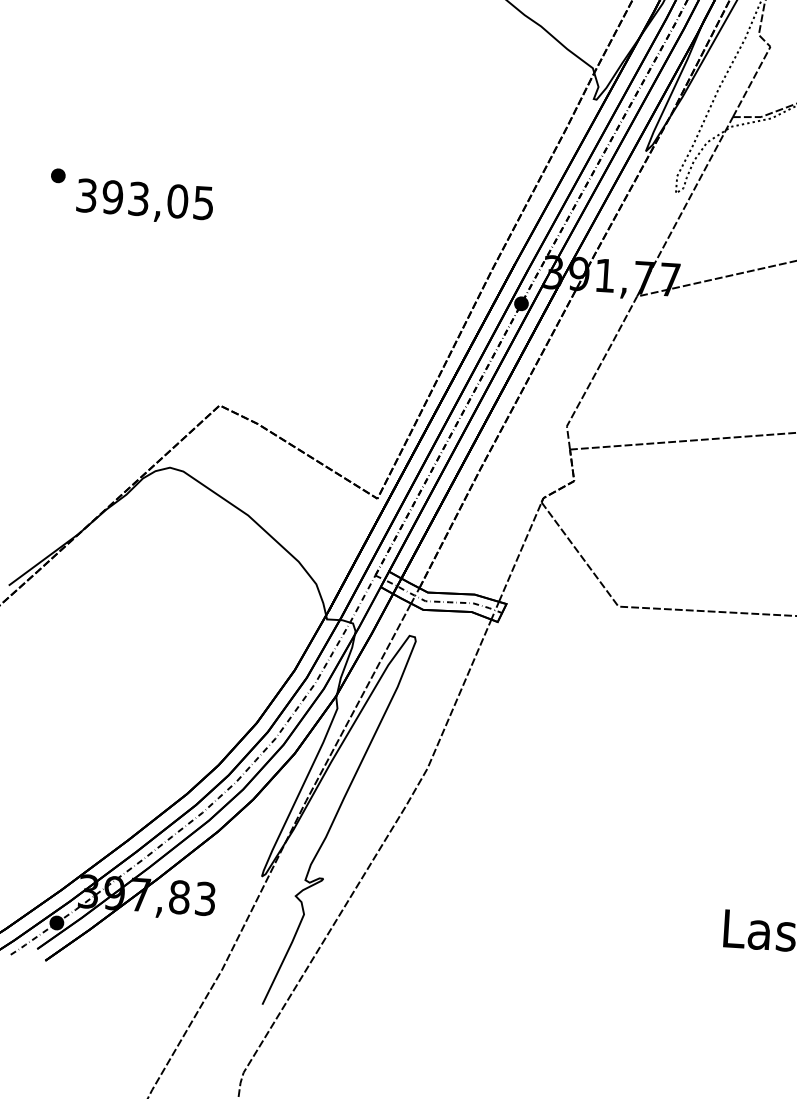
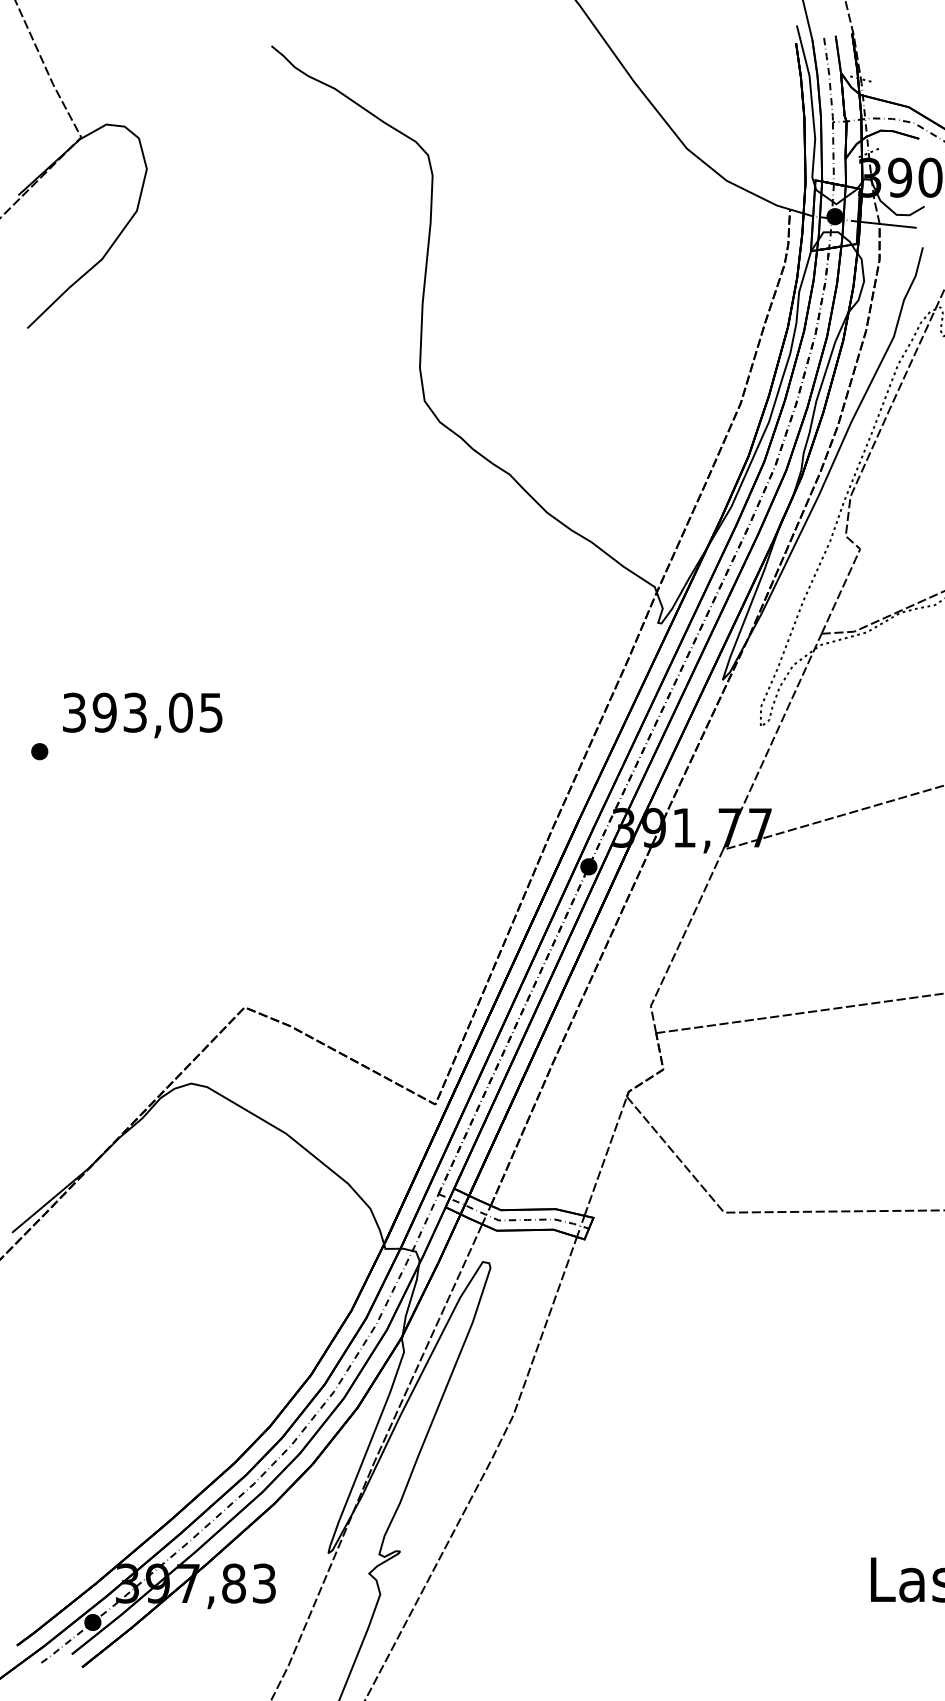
text: (144, 201) -> (142, 715), moved

